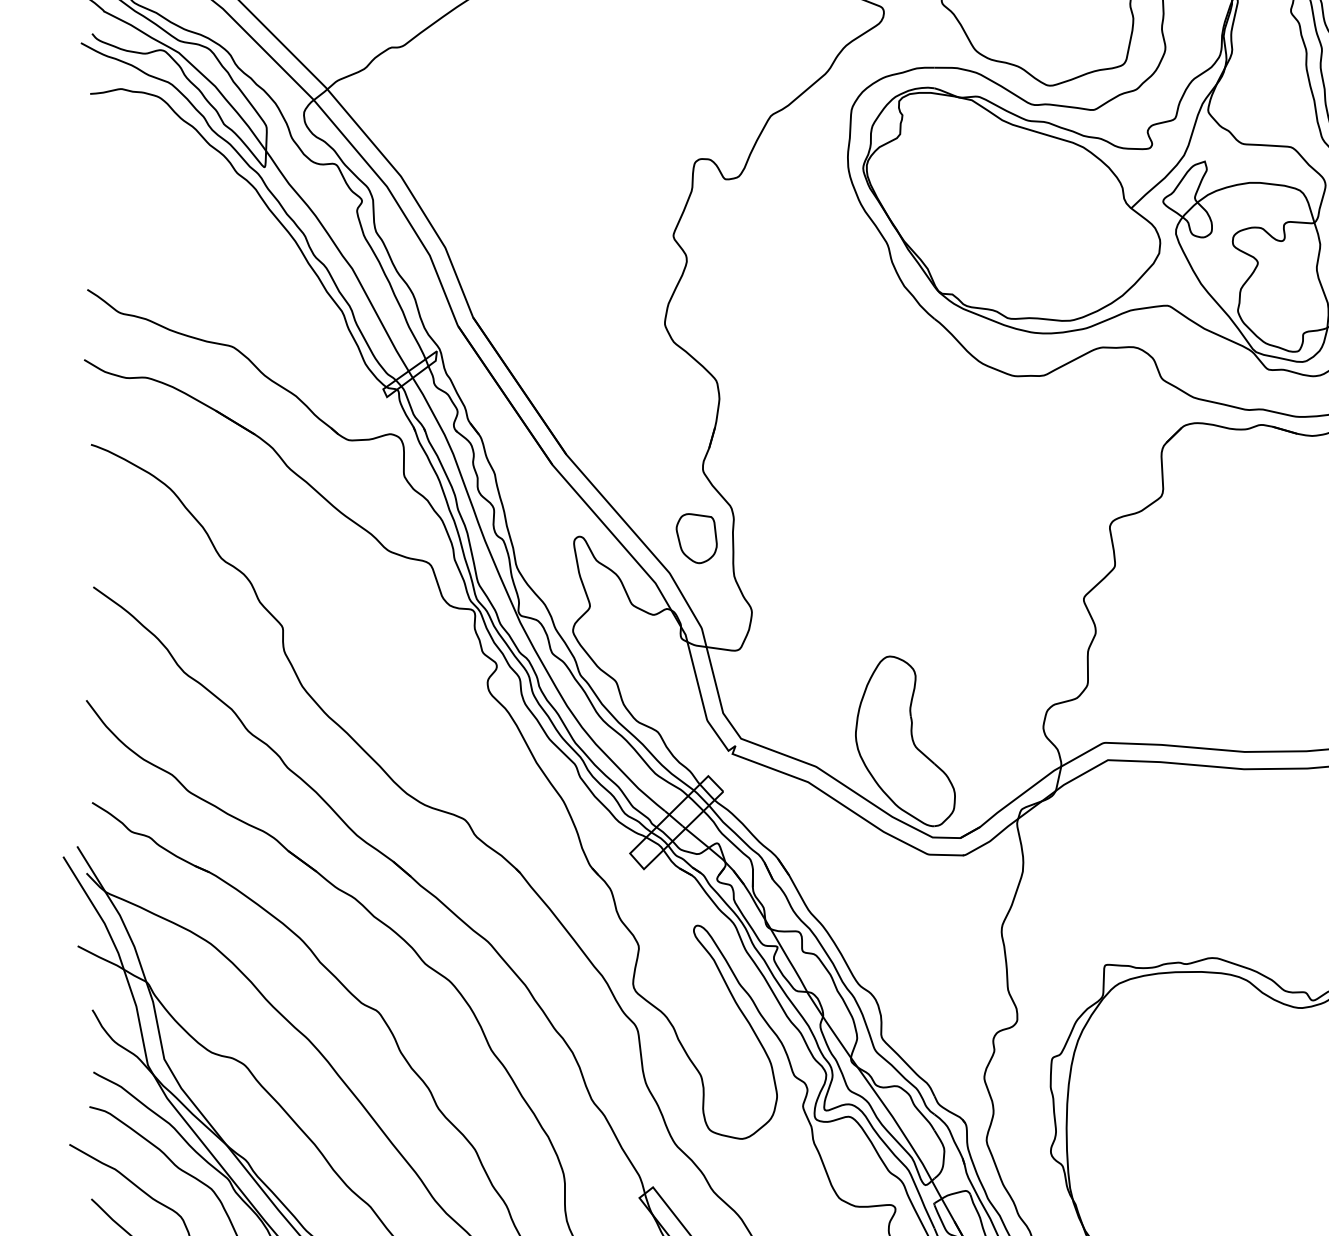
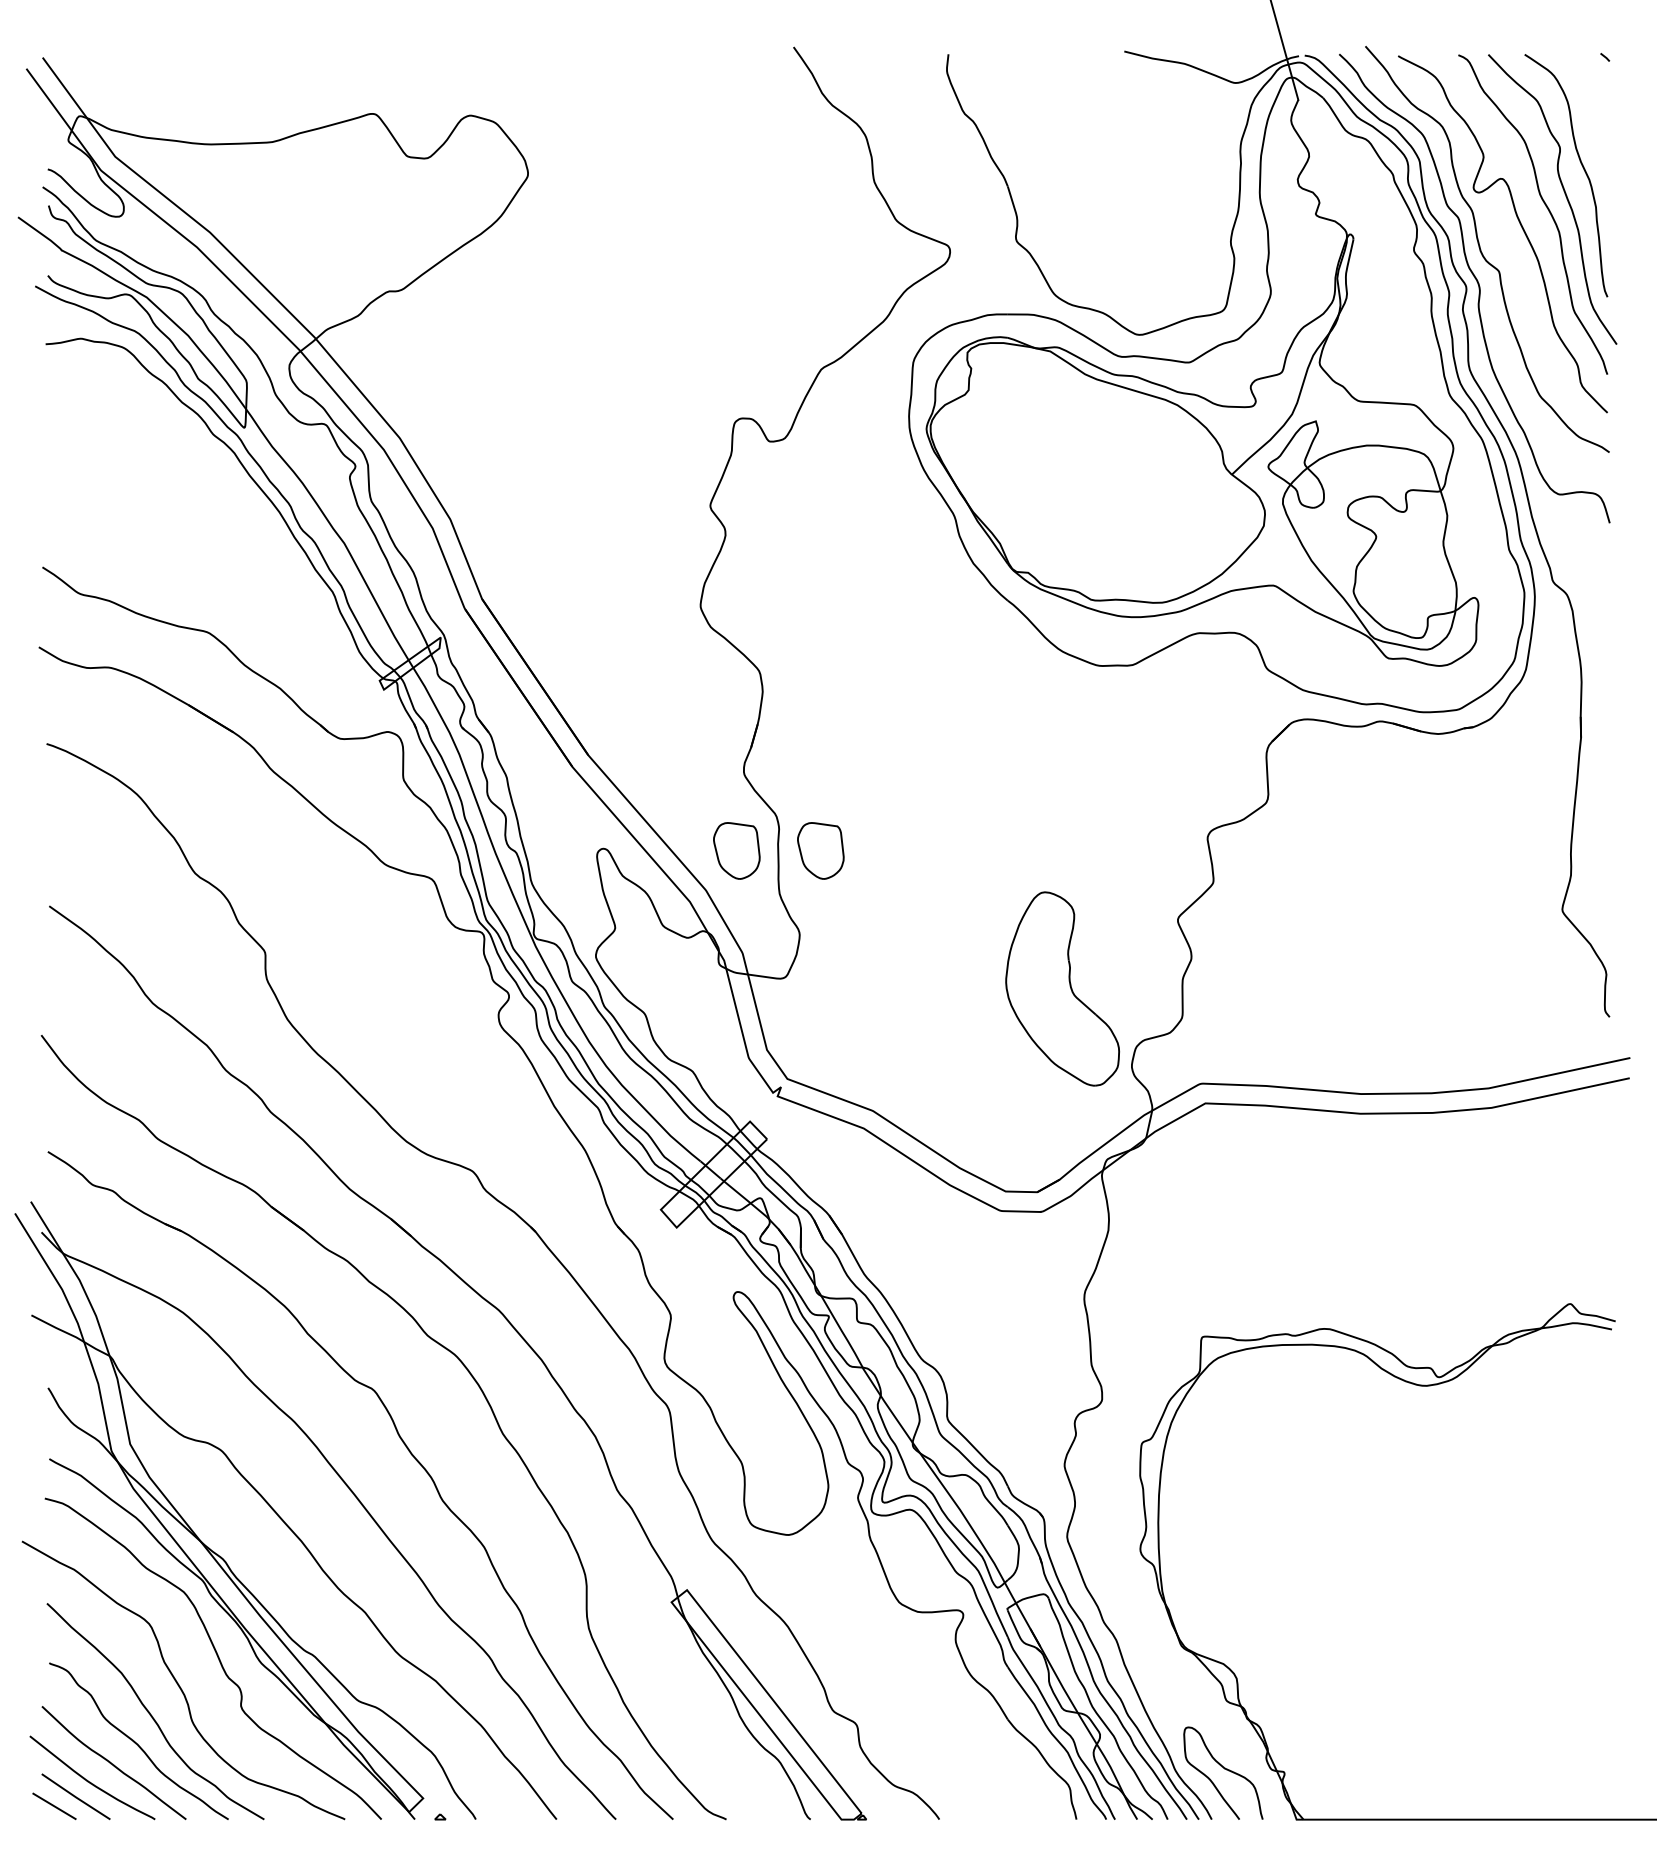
part: (770, 538) -> (820, 850), added
part: (905, 740) -> (1062, 988), moved

